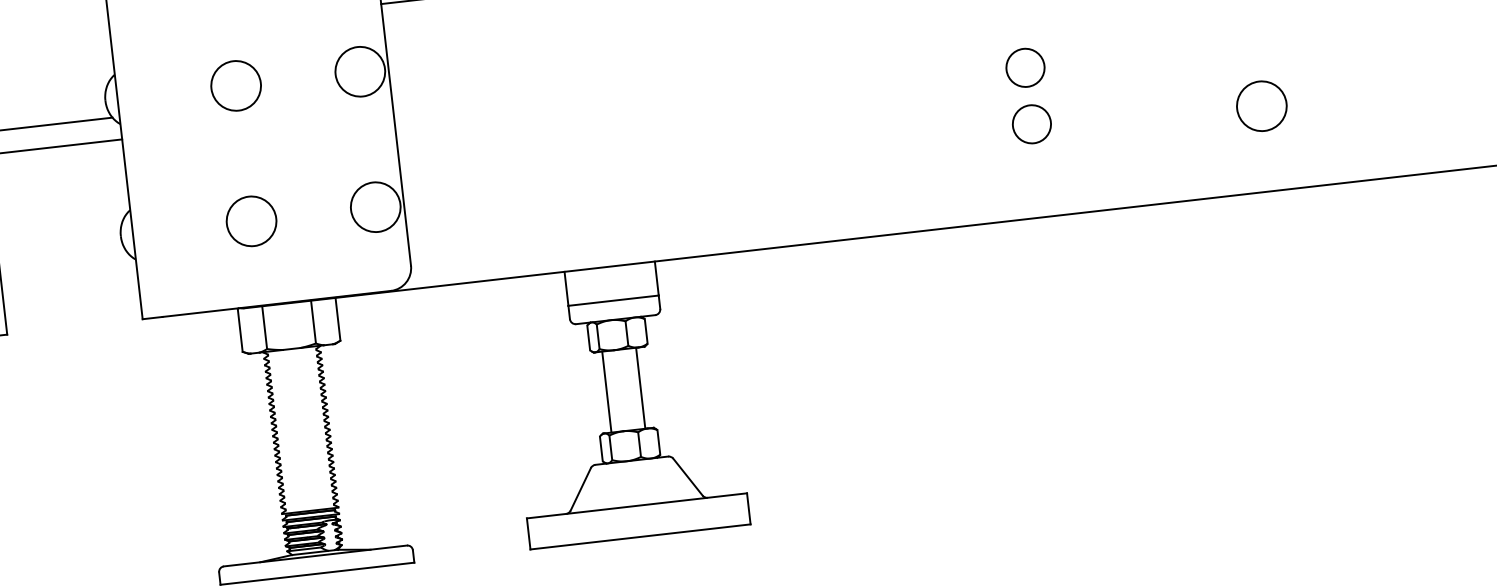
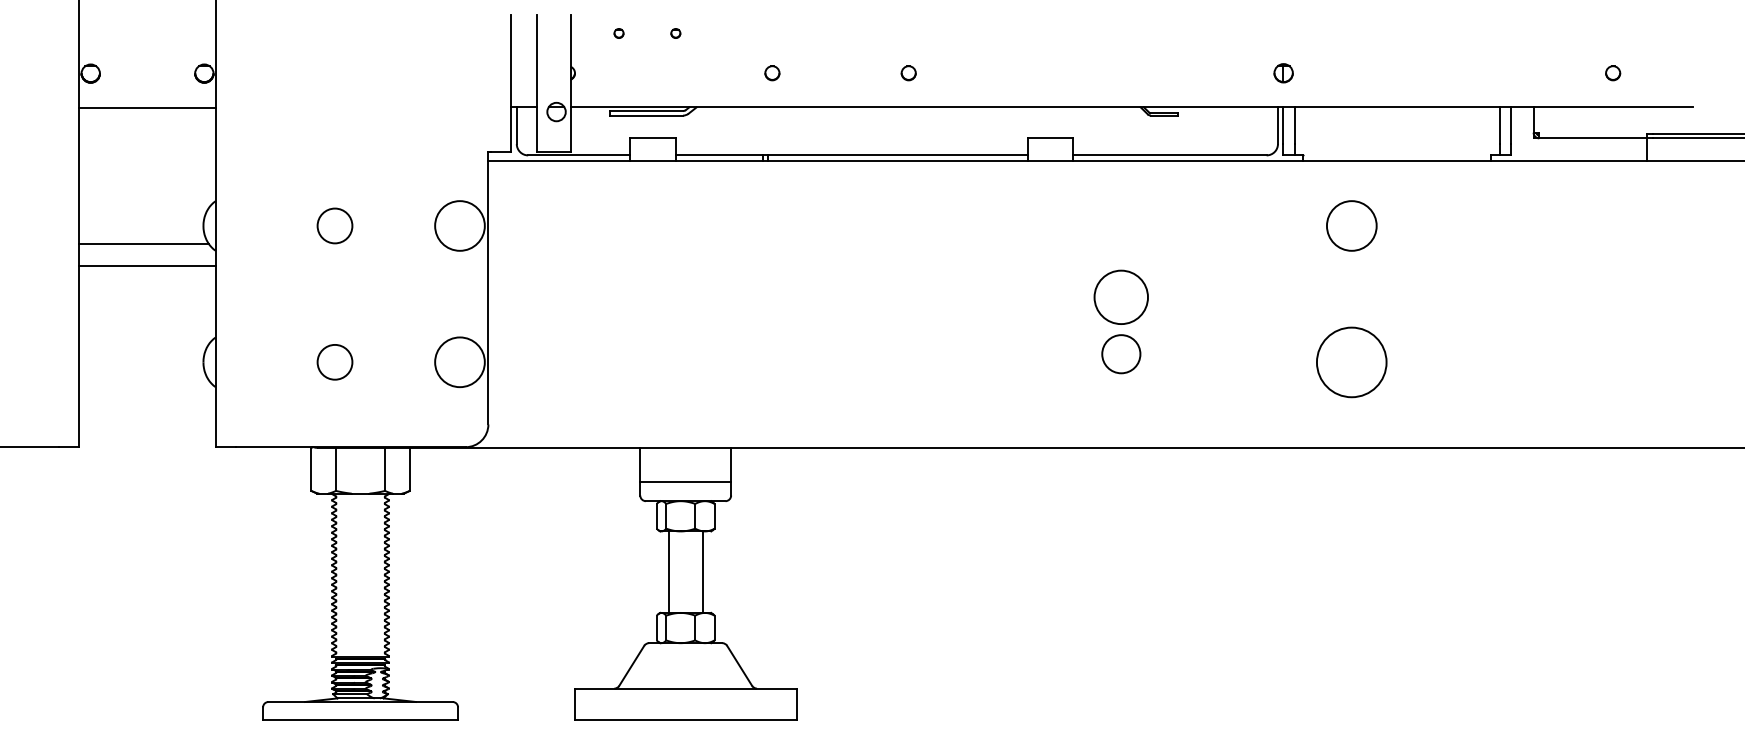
circle: (1025, 67) -> (1121, 297), size x1.4
circle: (235, 85) -> (334, 225), size x0.7
circle: (1261, 105) -> (1351, 361), size x1.4
circle: (251, 221) -> (334, 362), size x0.7

